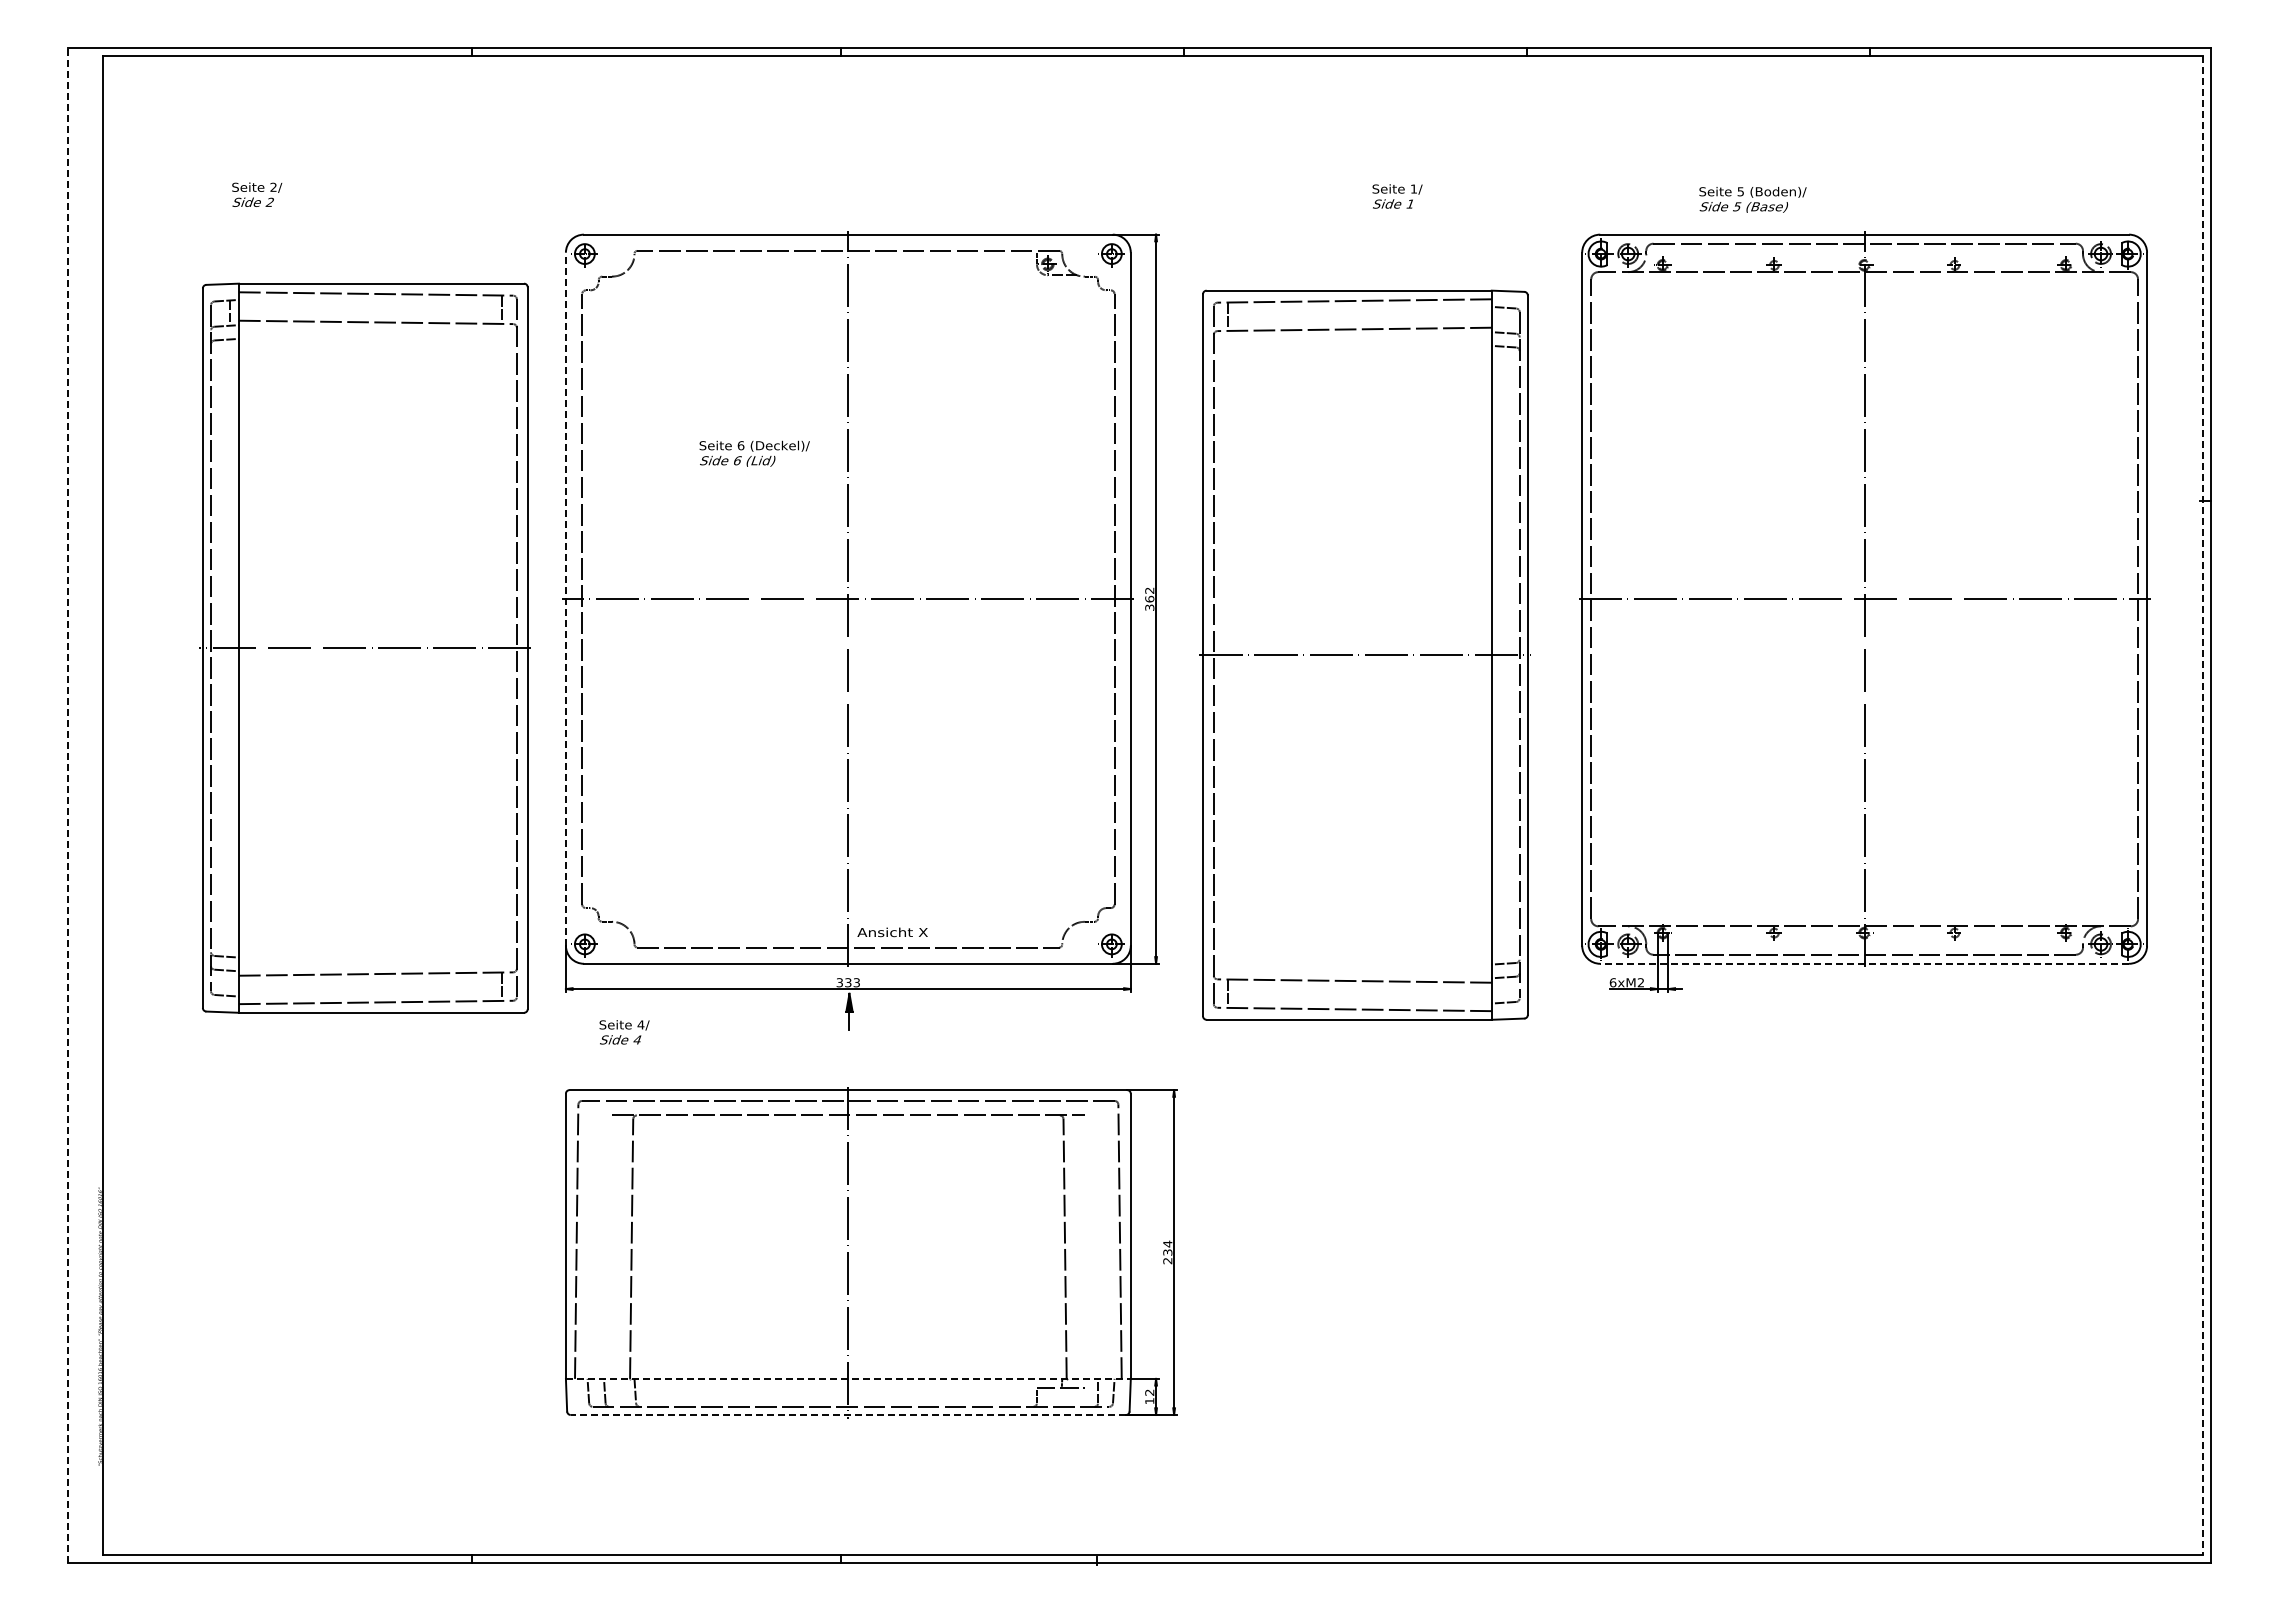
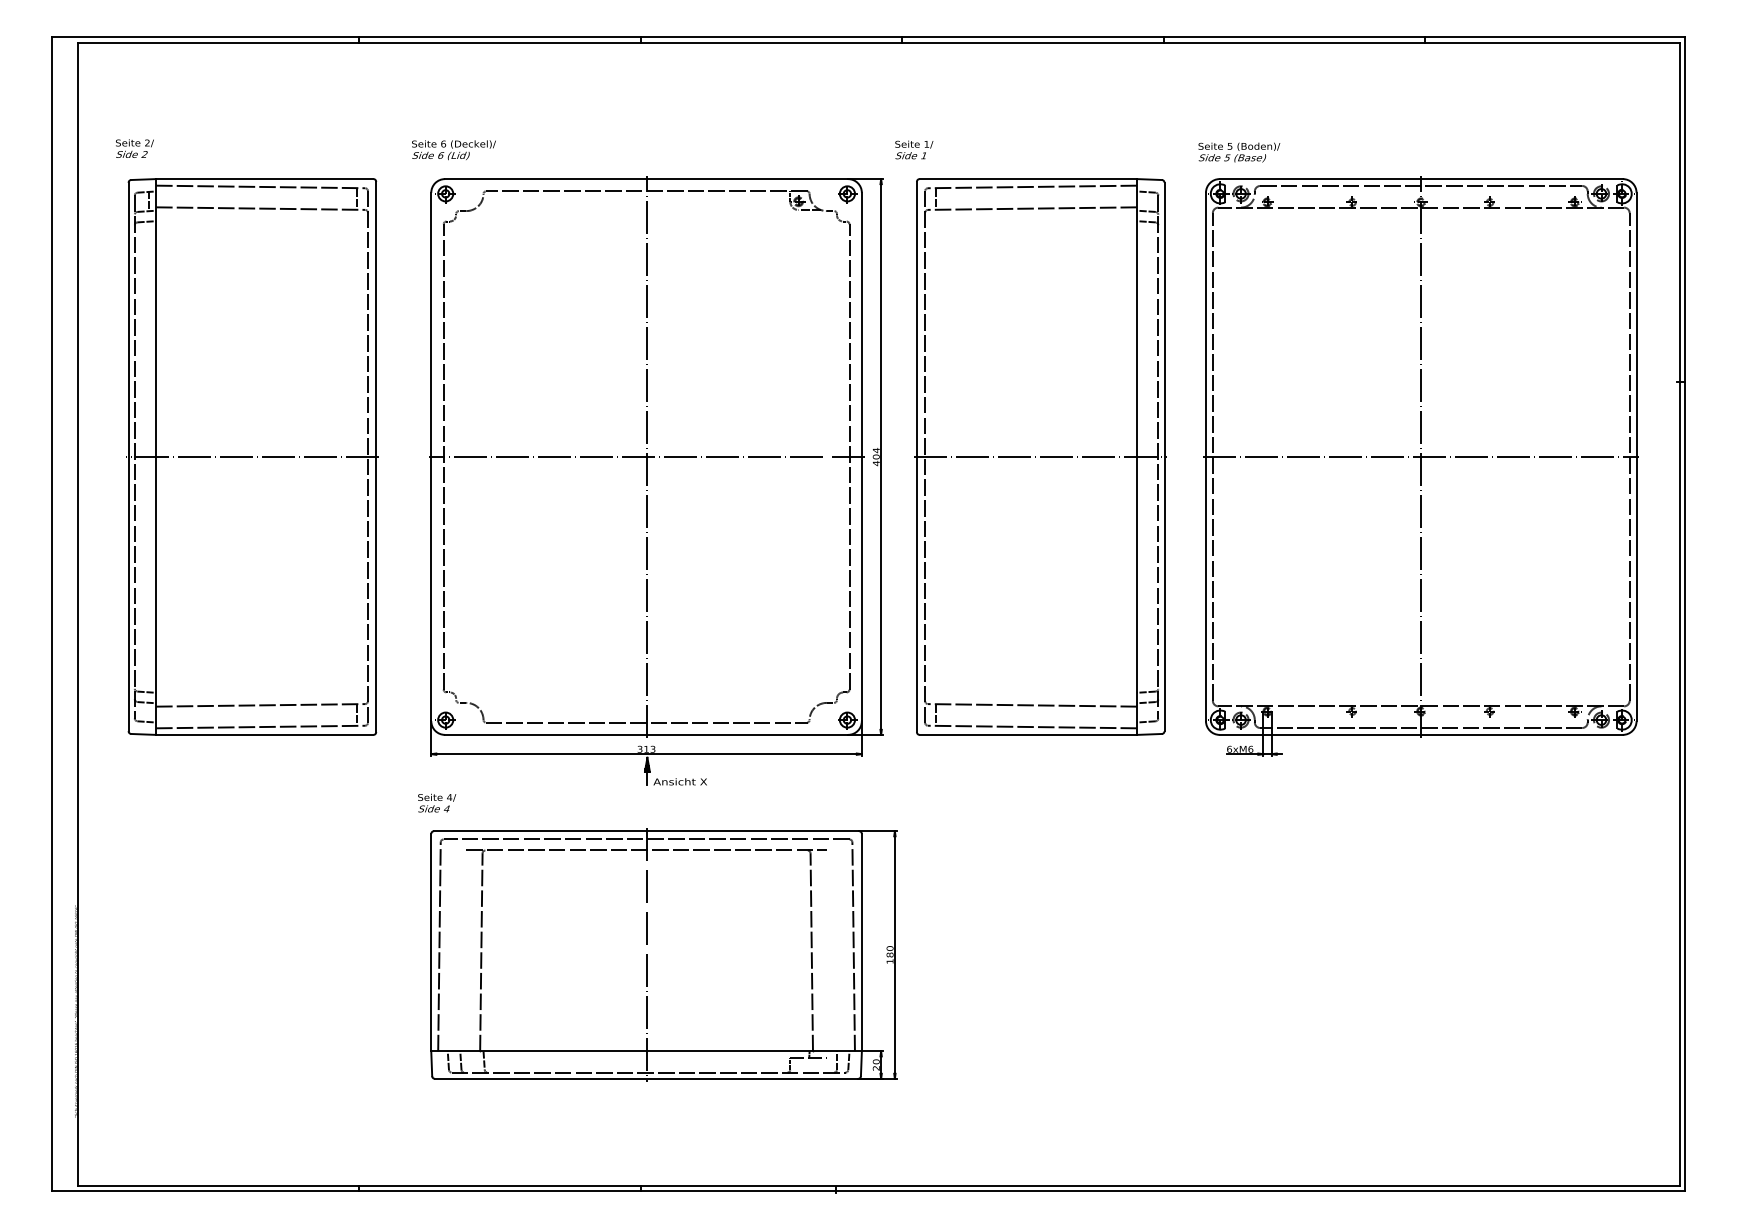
text: (257, 194) -> (135, 148), moved
text: (1397, 196) -> (914, 149), moved
text: (1752, 199) -> (1238, 152), moved
text: (754, 453) -> (453, 149), moved
line: (565, 599) -> (430, 457), dashed -> solid
text: (1149, 599) -> (876, 457), 362 -> 404
part: (364, 647) -> (251, 456), moved
part: (1364, 654) -> (1040, 456), moved
line: (68, 805) -> (52, 614), dashed -> solid
line: (2203, 805) -> (1679, 614), dashed -> solid
text: (892, 932) -> (680, 781), moved
line: (1864, 963) -> (1421, 734), dashed -> solid
text: (848, 982) -> (646, 749), 333 -> 313
text: (1640, 982) -> (1250, 749), 6xM2 -> 6xM6
text: (624, 1032) -> (437, 803), moved
text: (1167, 1252) -> (889, 954), 234 -> 180
line: (848, 1378) -> (646, 1051), dashed -> solid
text: (1149, 1396) -> (876, 1064), 12 -> 20
line: (848, 1414) -> (646, 1078), dashed -> solid

